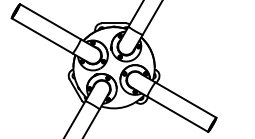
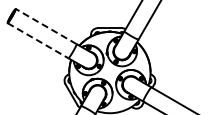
line: (49, 21) -> (45, 26), solid -> dashed
line: (42, 36) -> (38, 41), solid -> dashed

